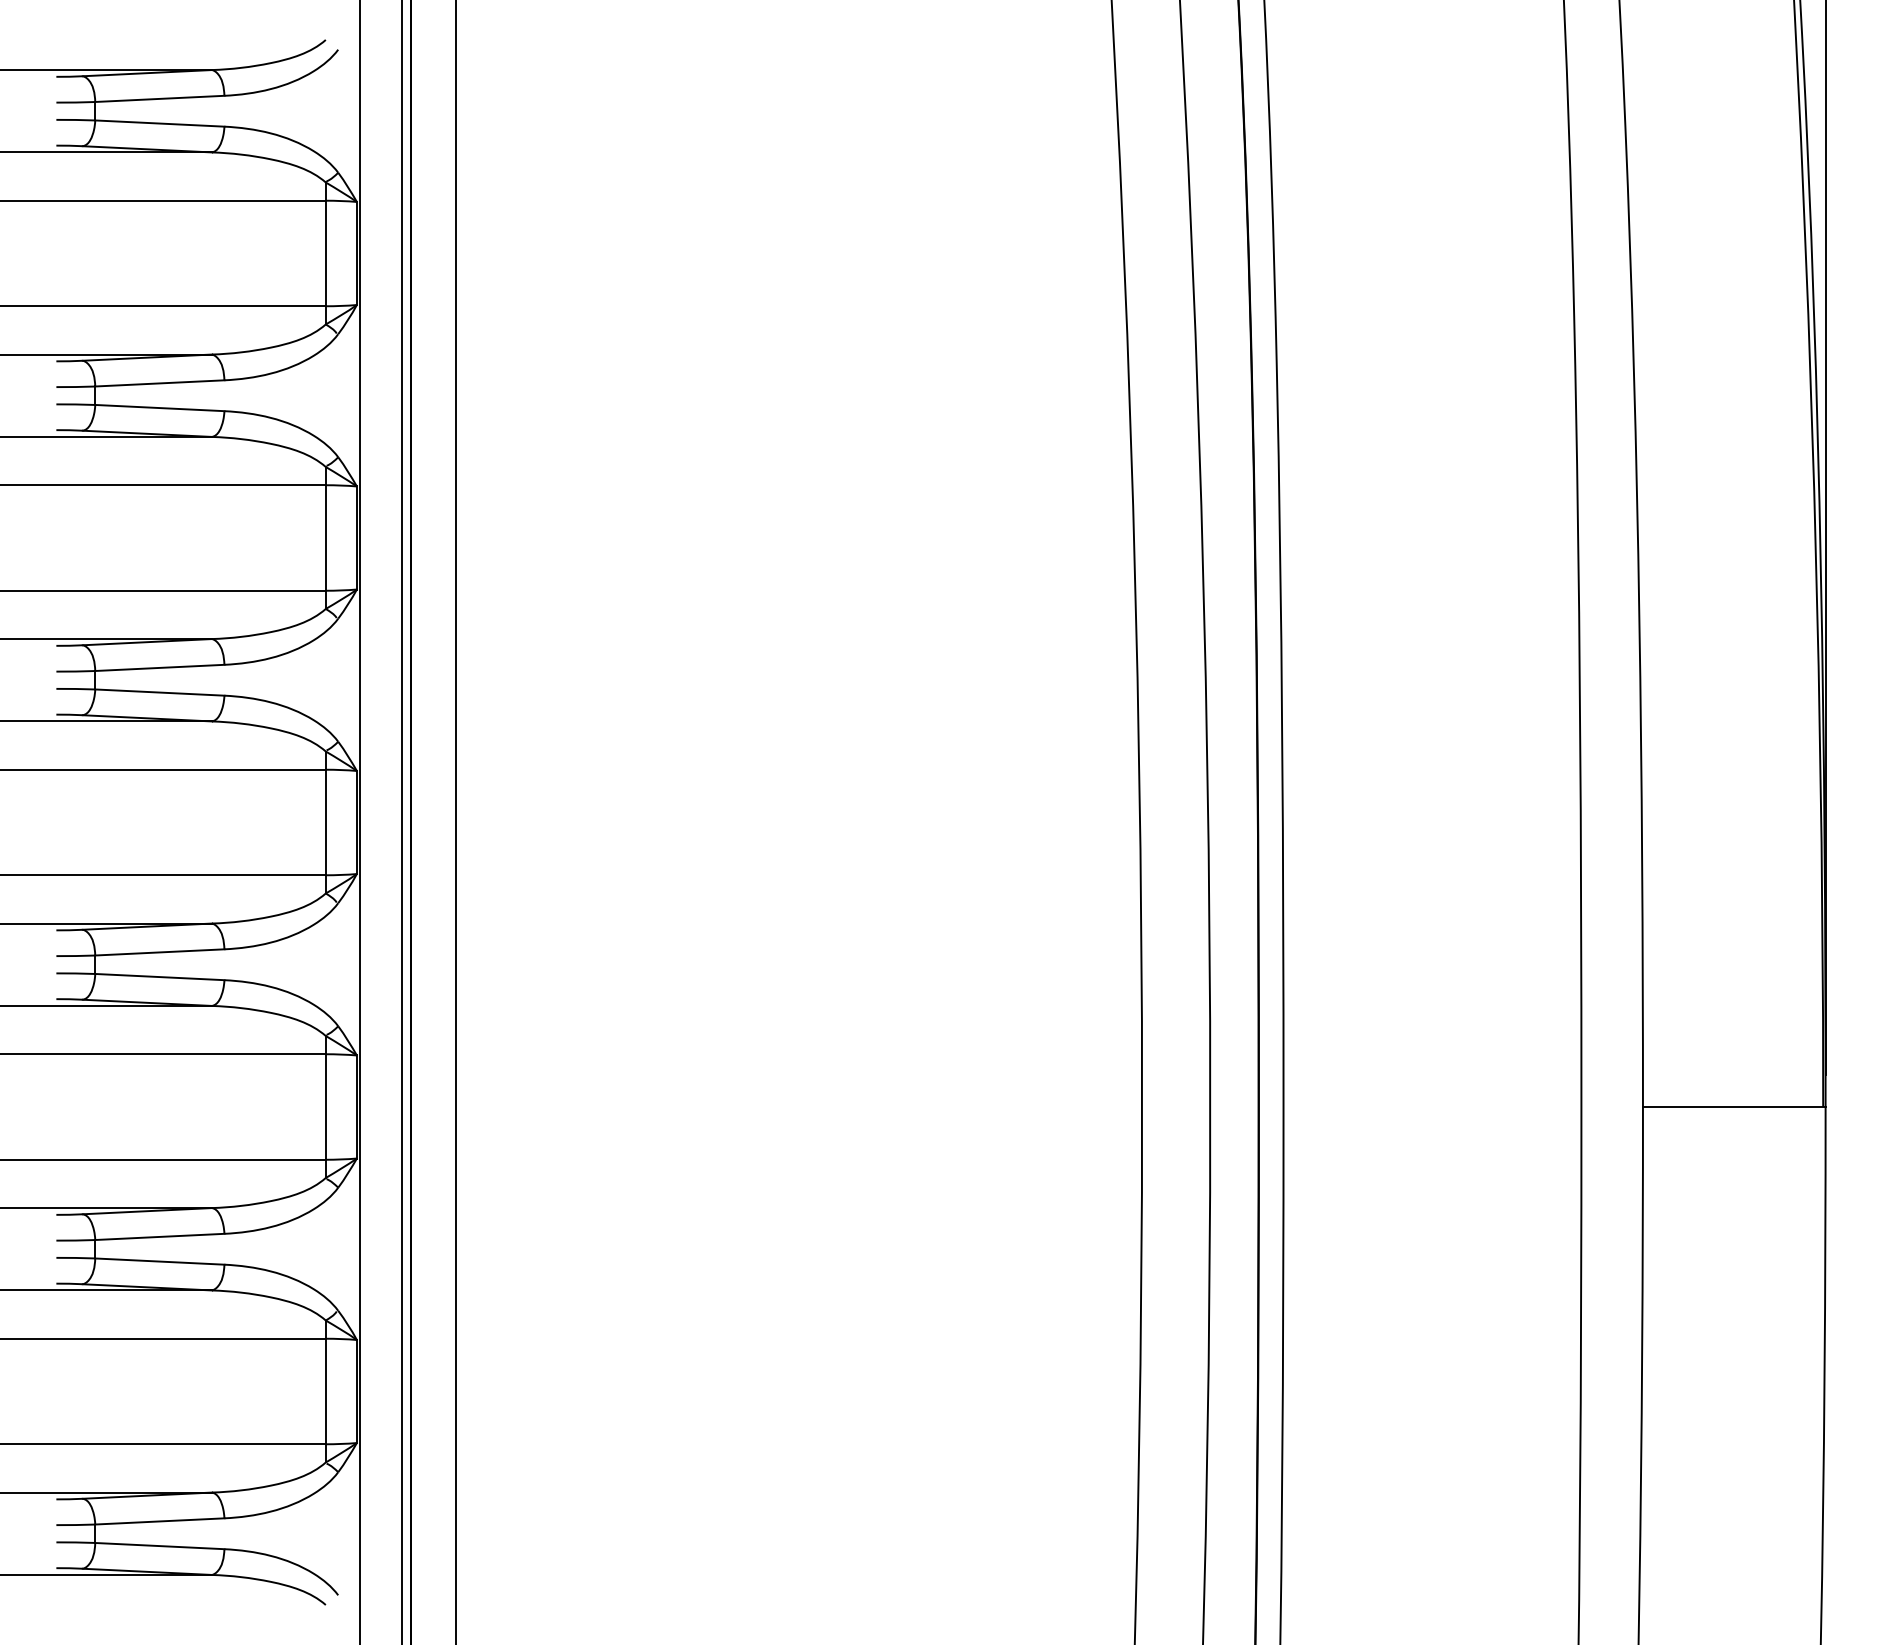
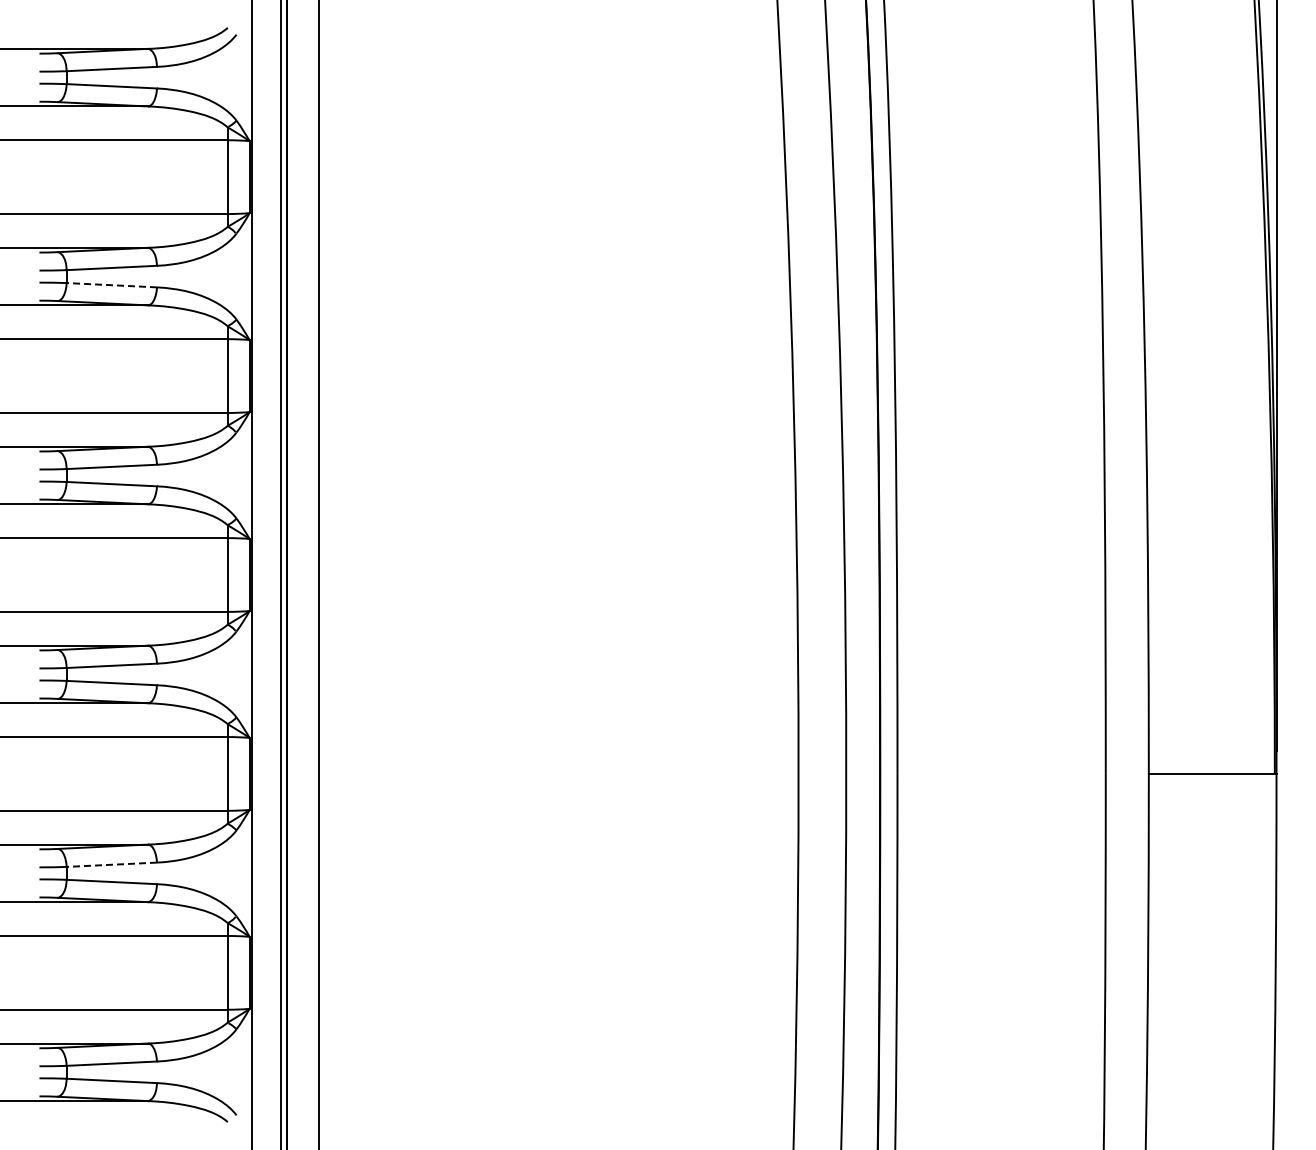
line: (159, 408) -> (111, 285), solid -> dashed
line: (159, 1236) -> (111, 864), solid -> dashed

